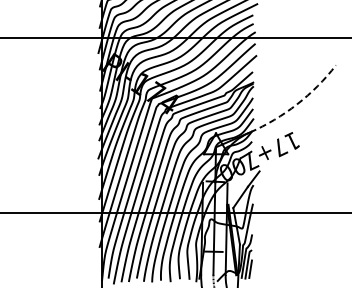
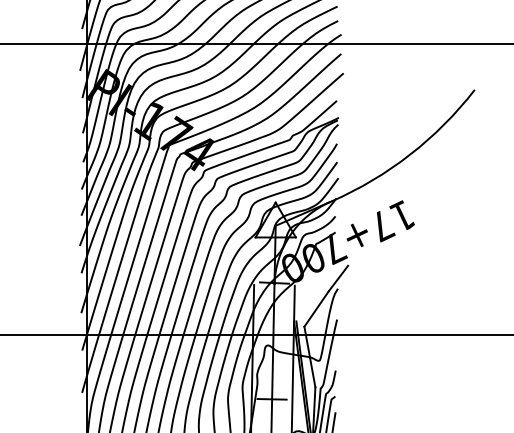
arc: (297, 104) -> (410, 154), dashed -> solid

